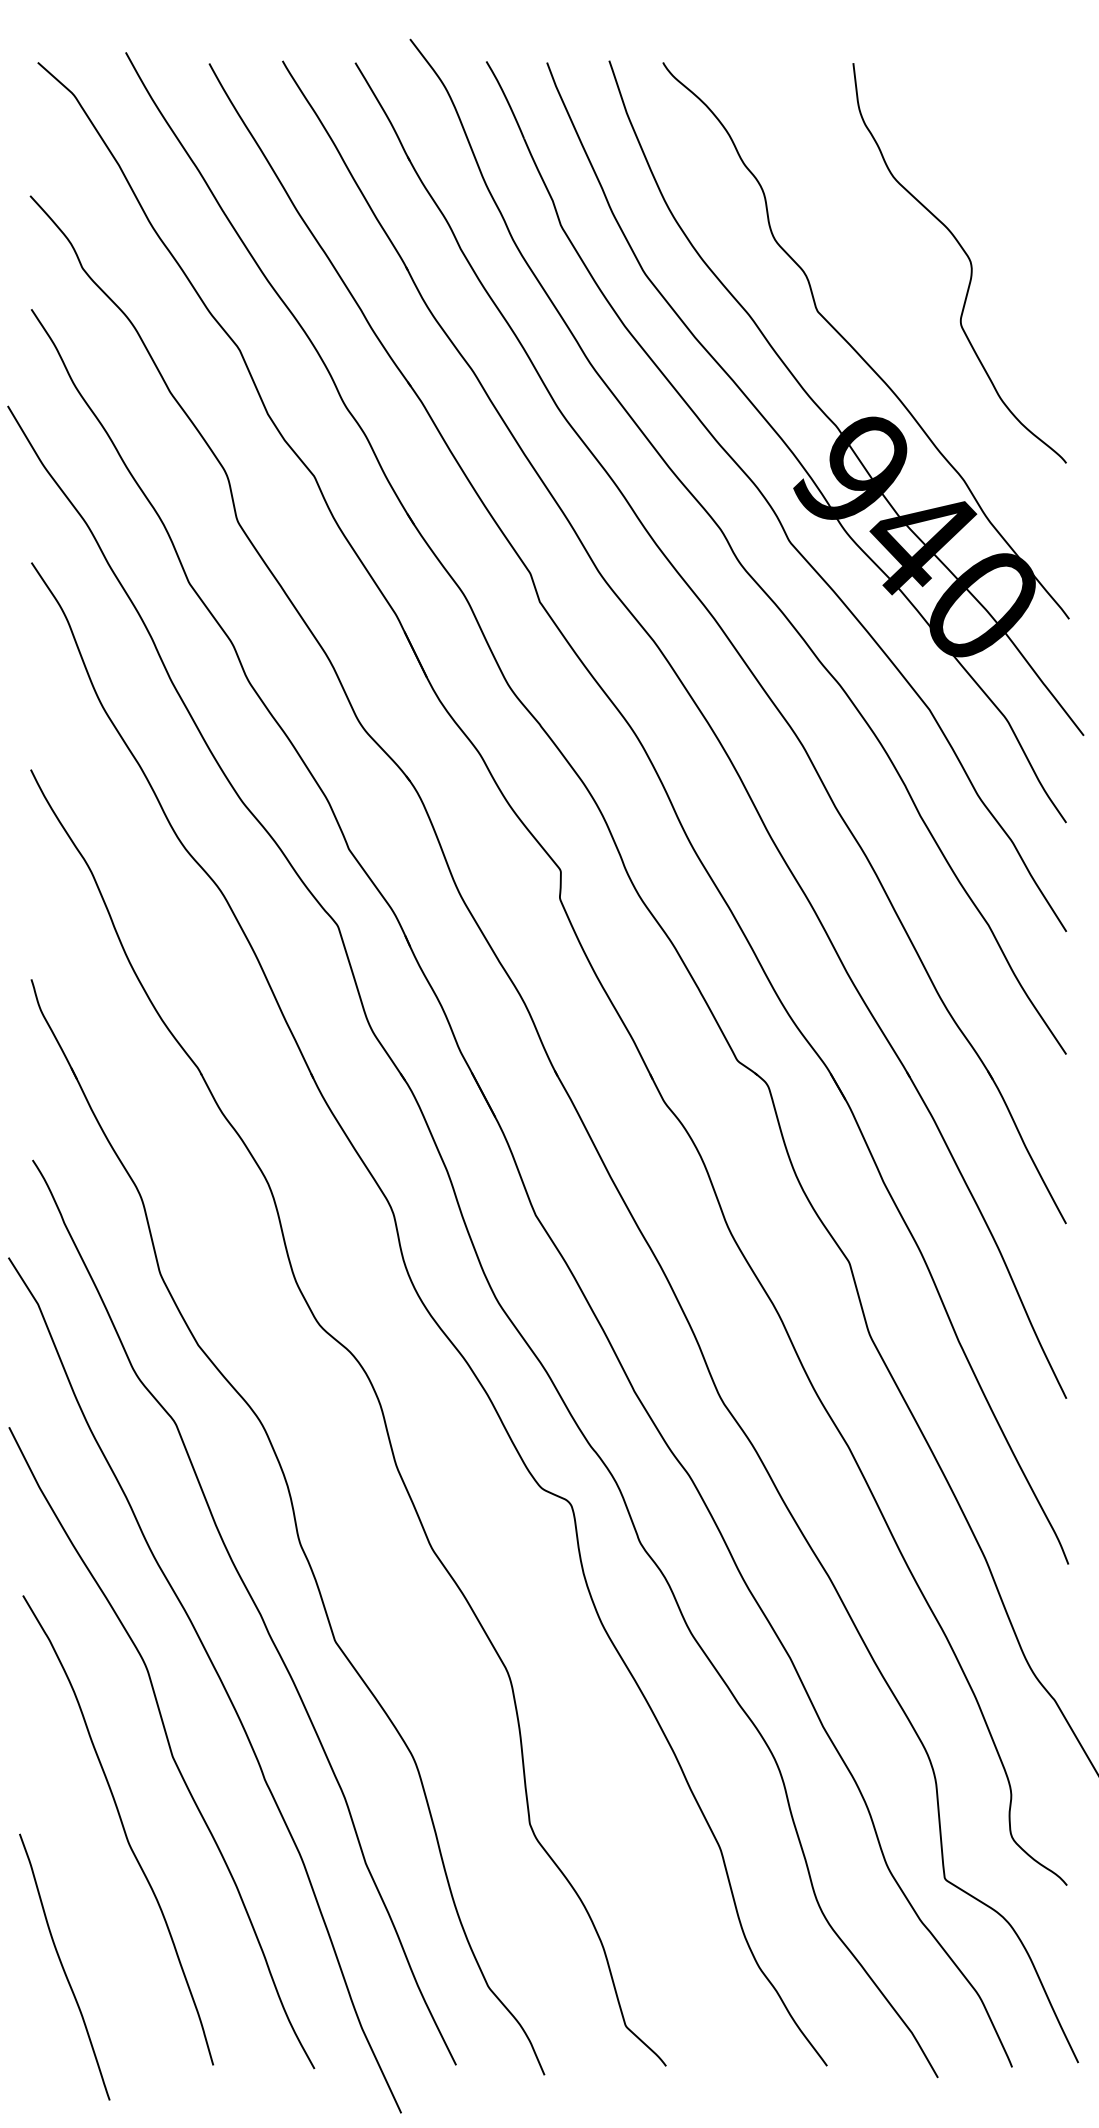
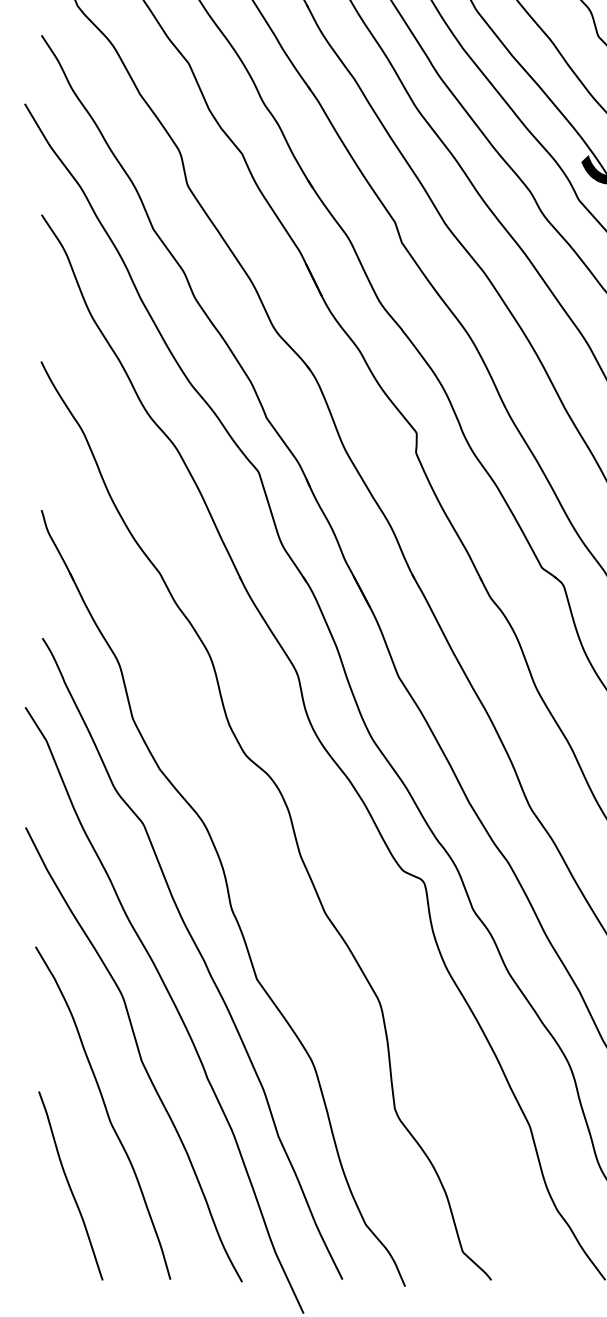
curve: (63, 1966) -> (69, 1185), moved

